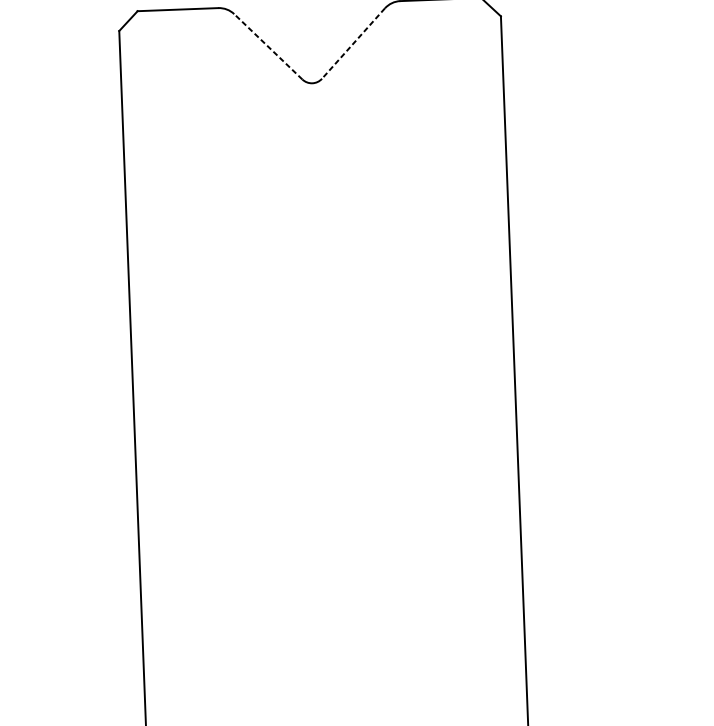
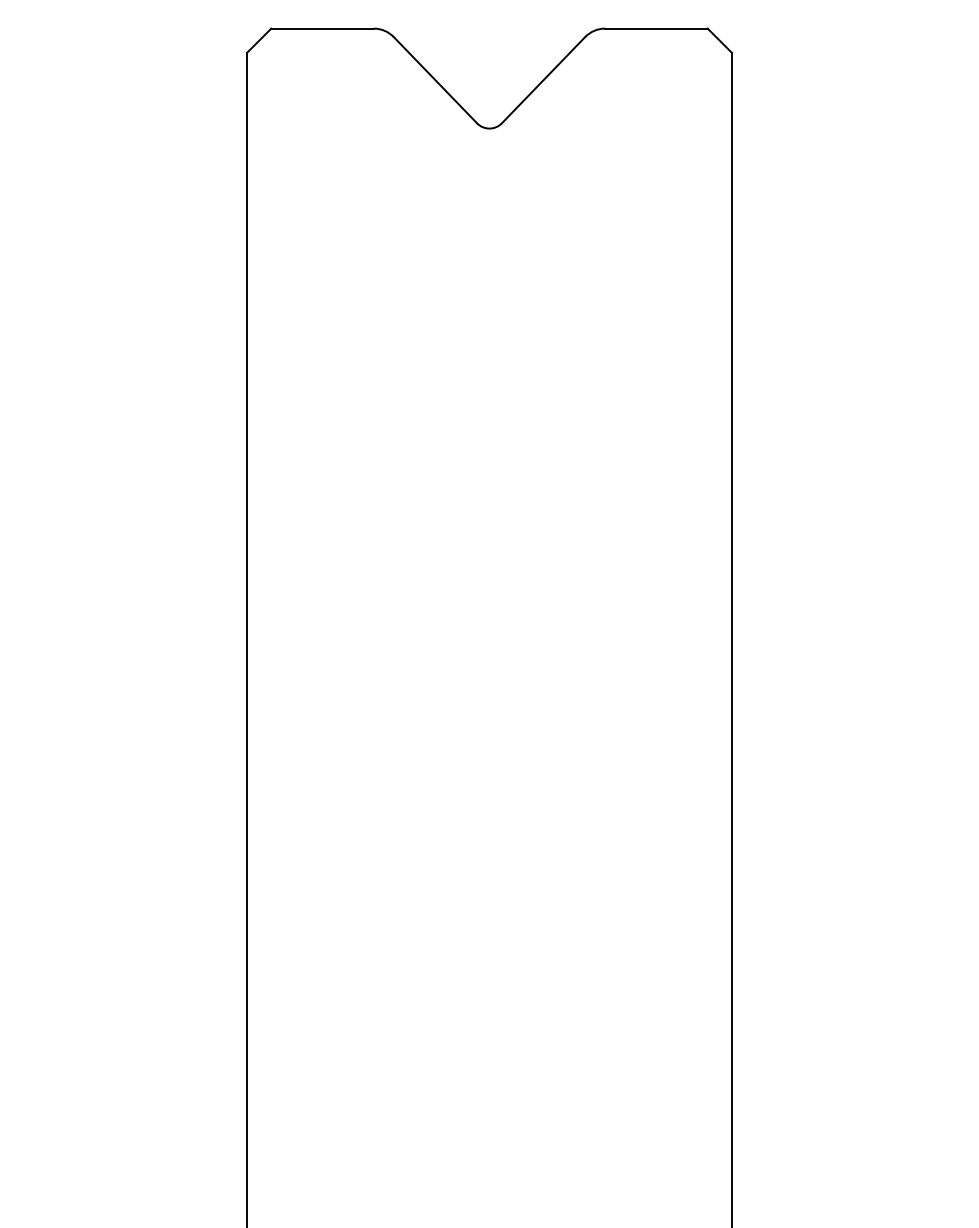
line: (353, 43) -> (543, 80), dashed -> solid
line: (268, 47) -> (435, 80), dashed -> solid

